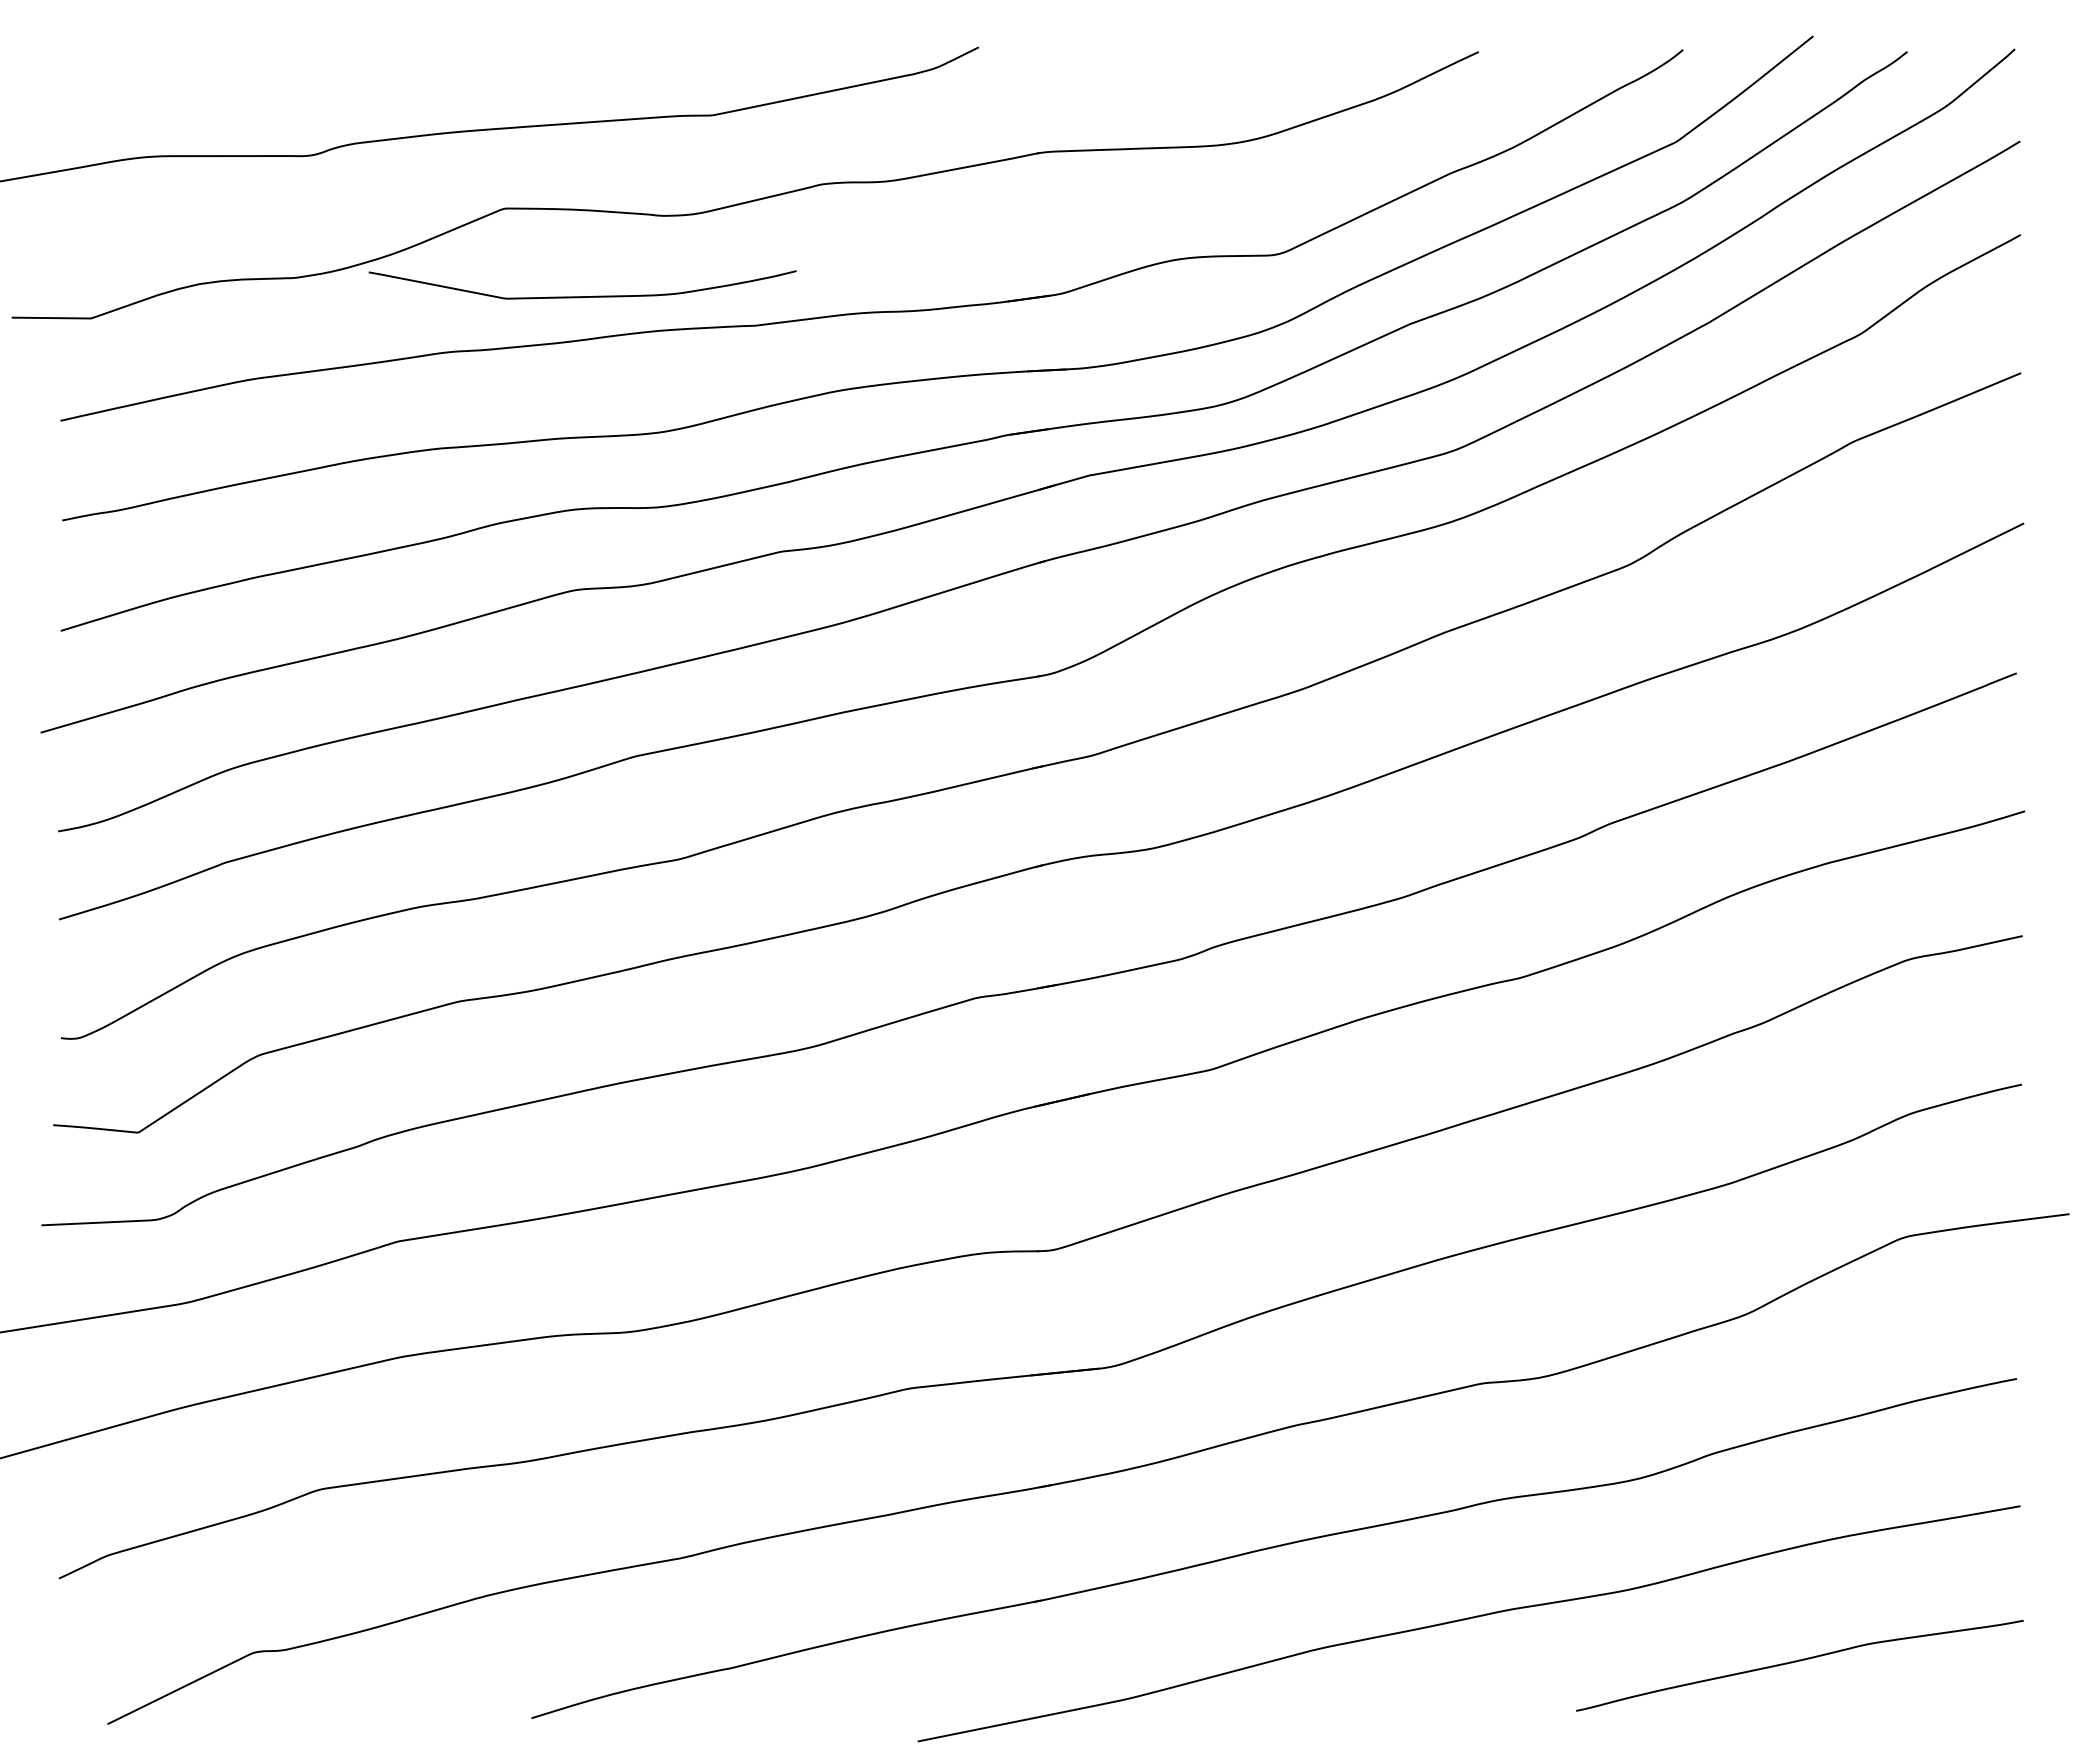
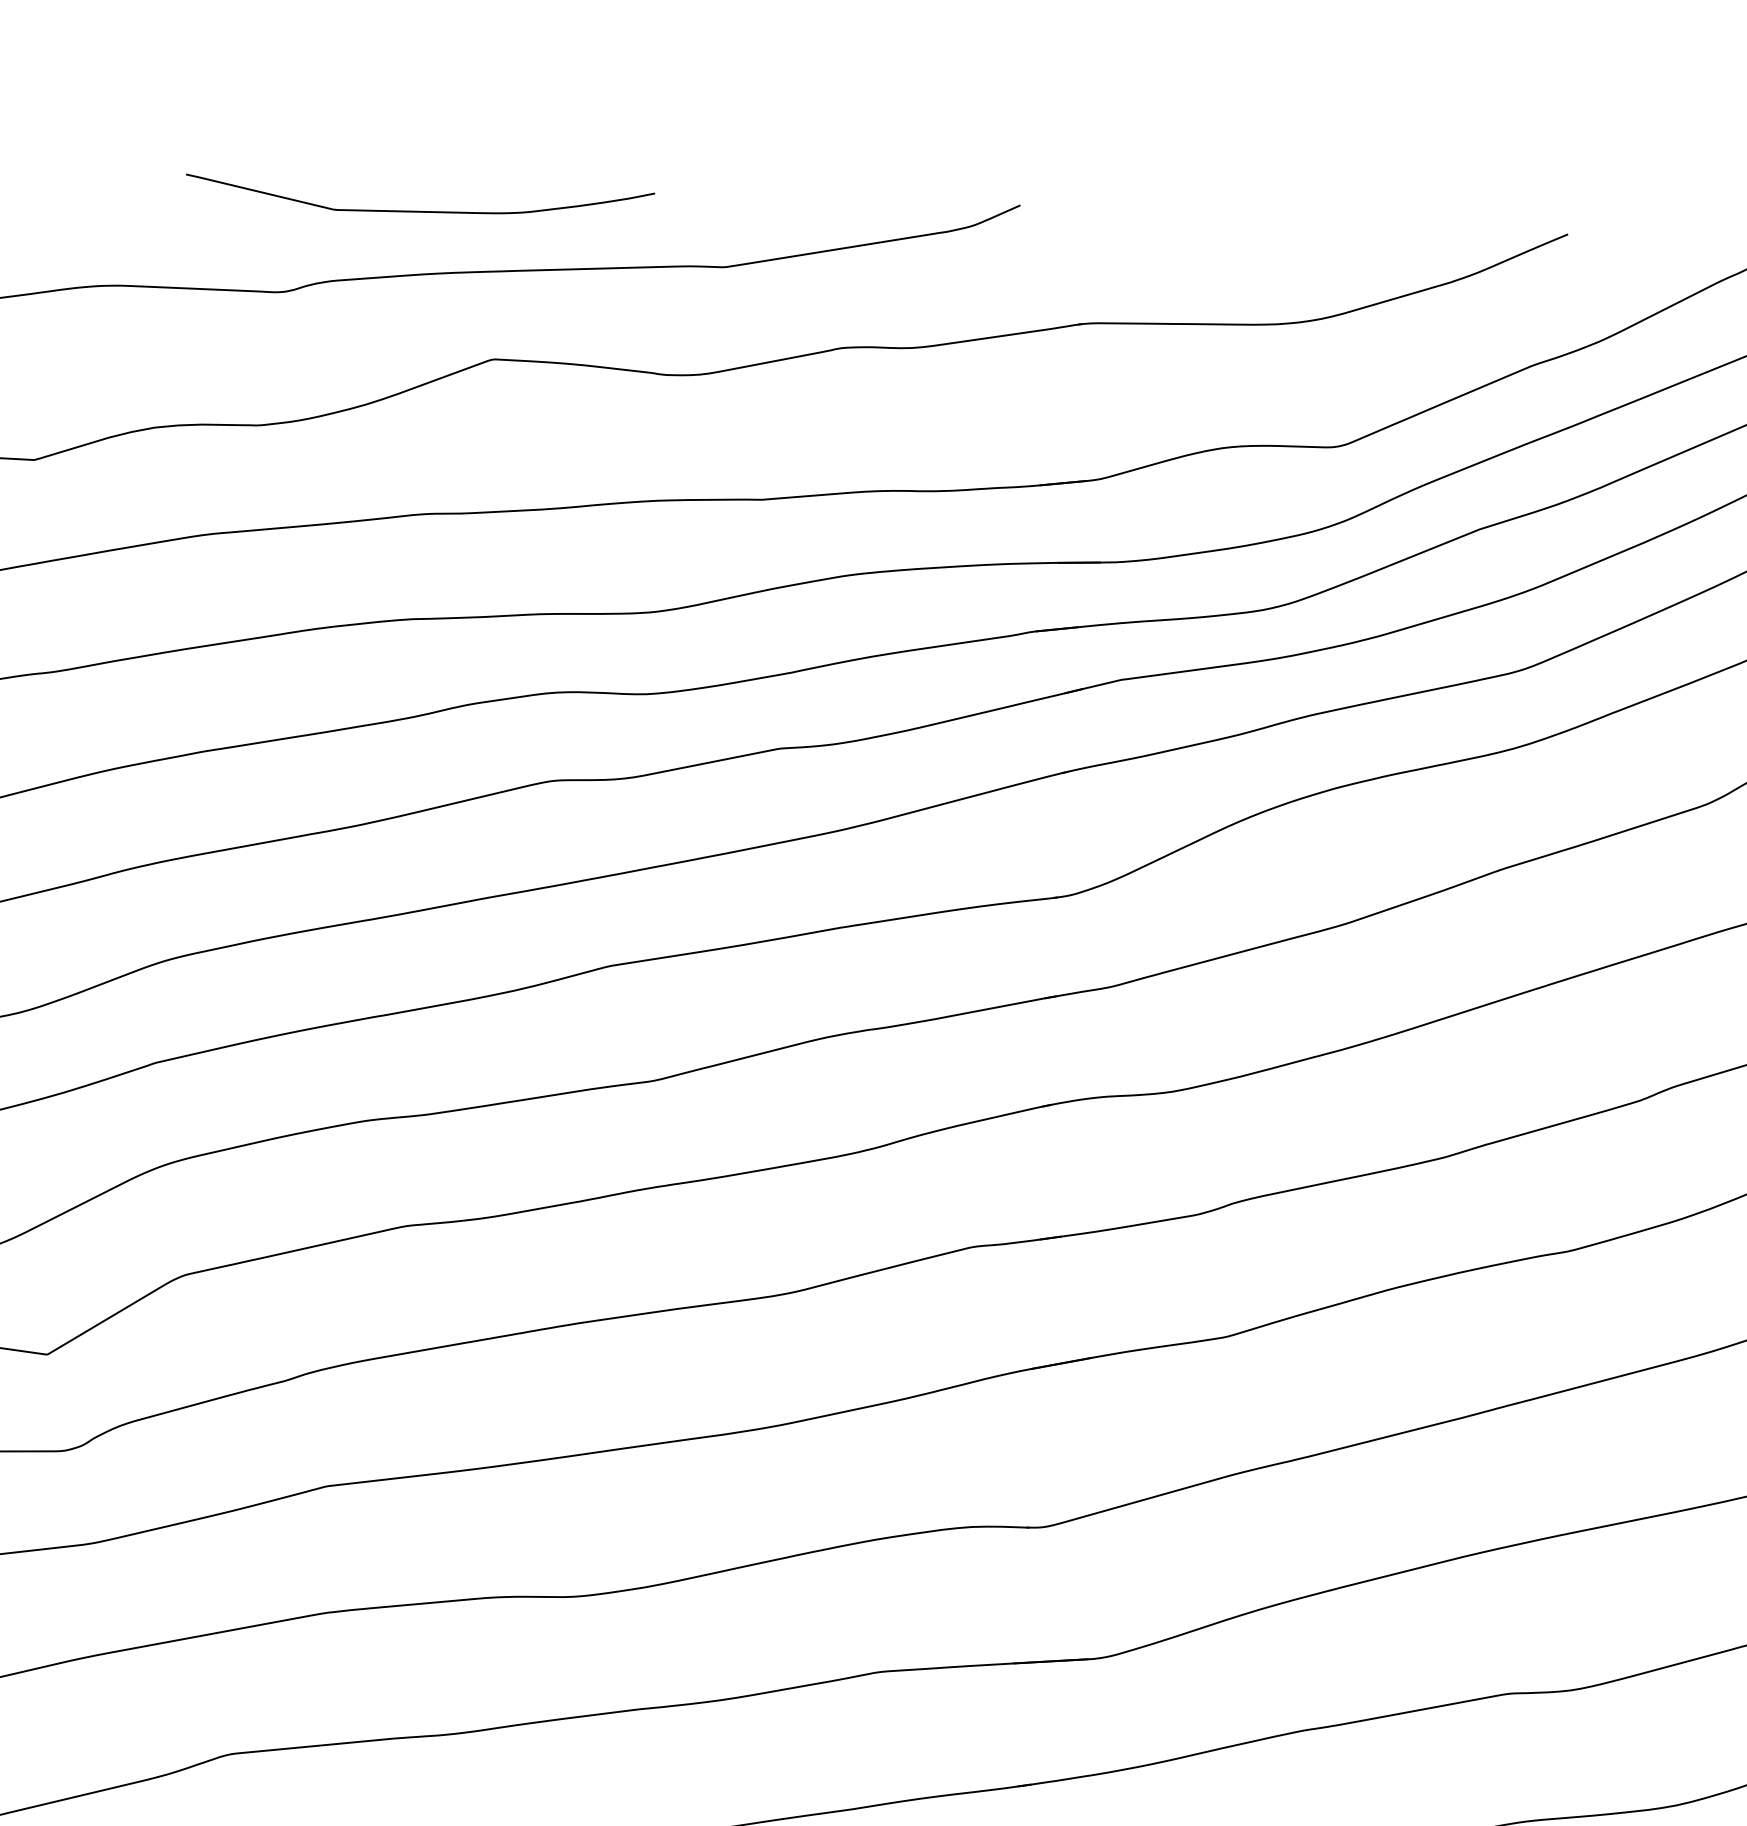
curve: (582, 296) -> (419, 211), moved

